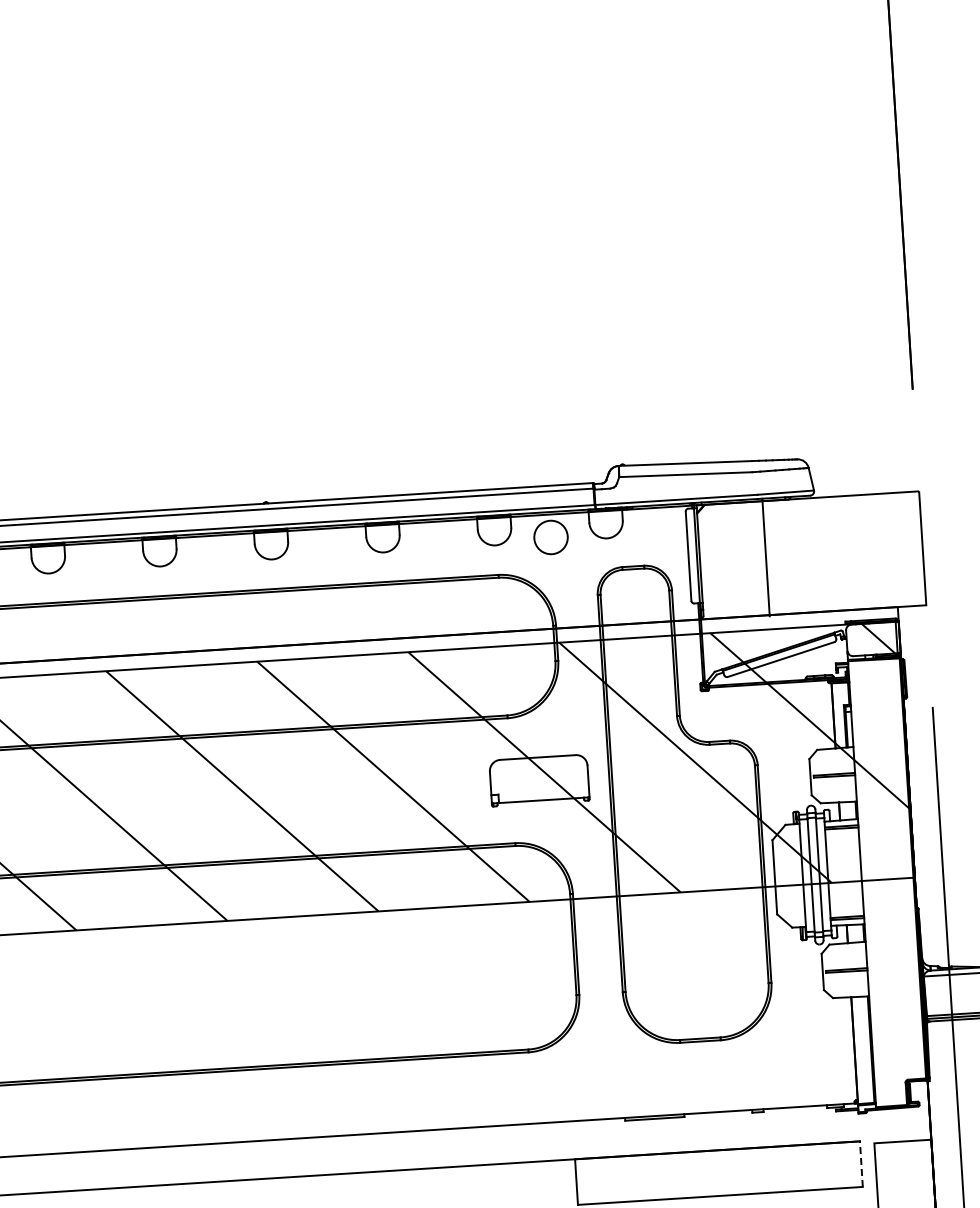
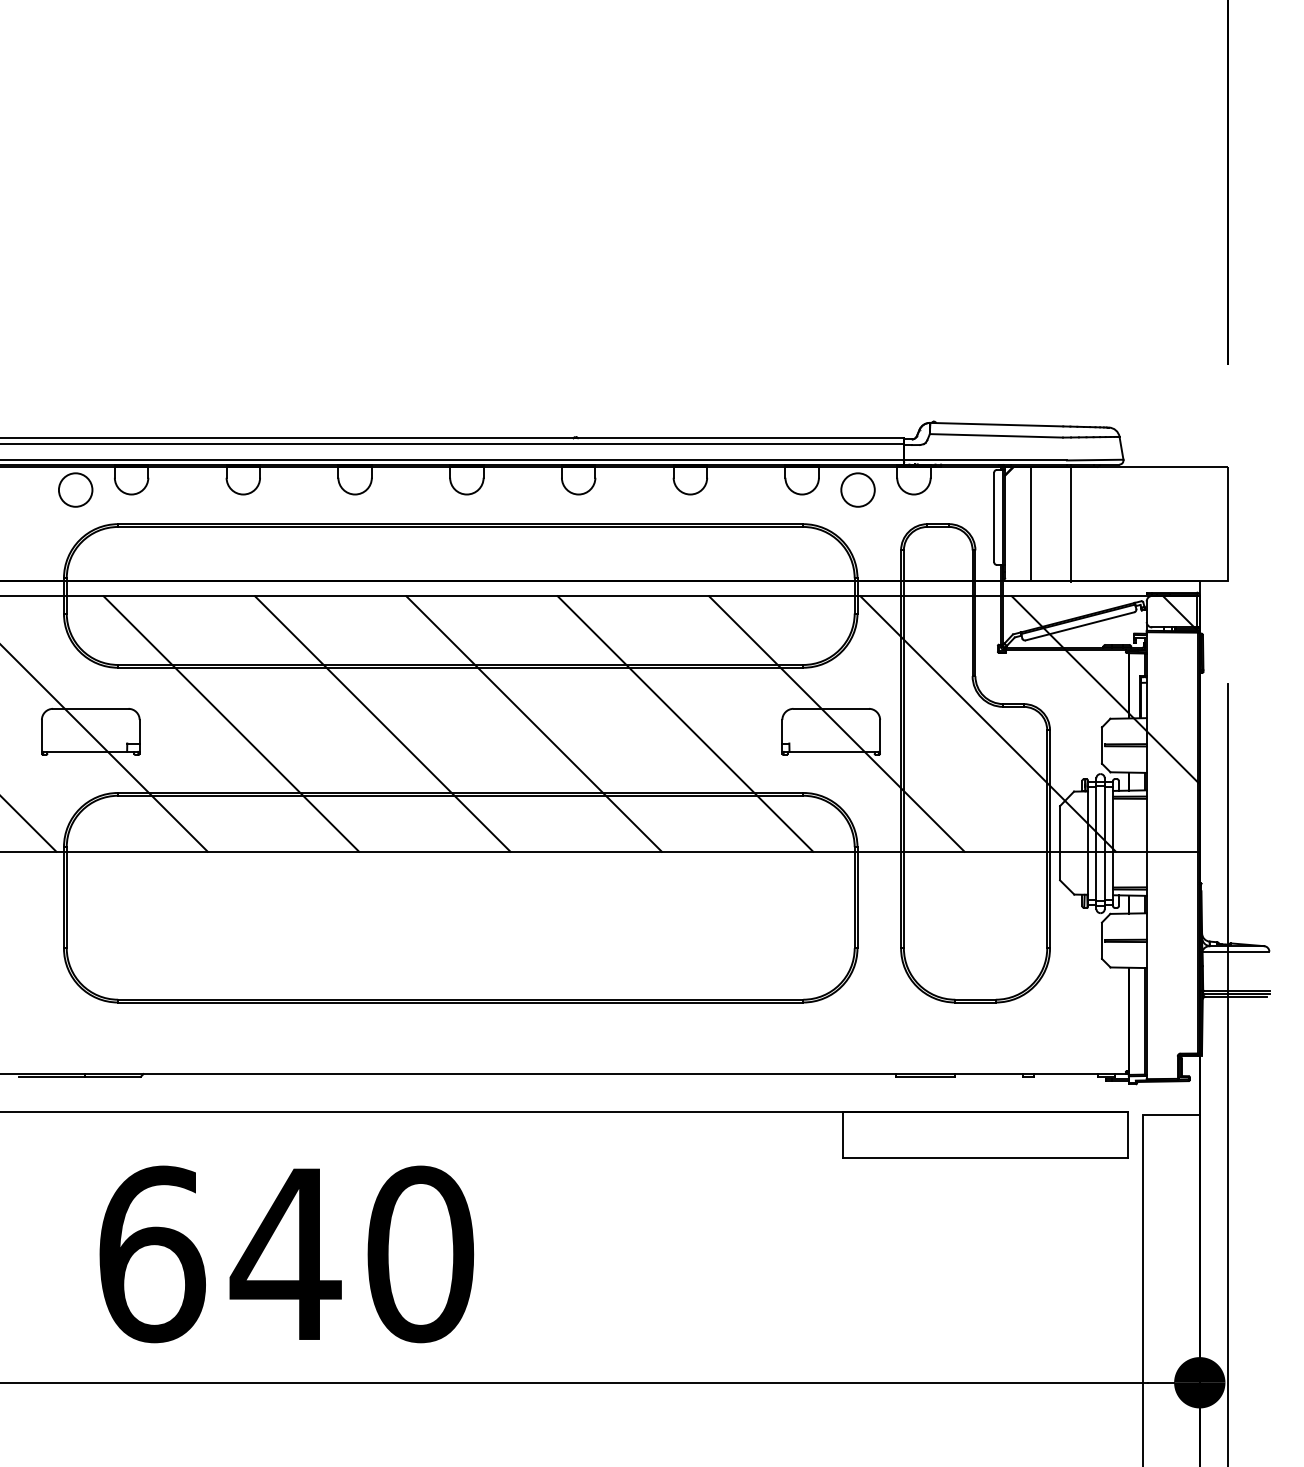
line: (726, 560) -> (1031, 524), added
line: (861, 1164) -> (1128, 1135), dashed -> solid

